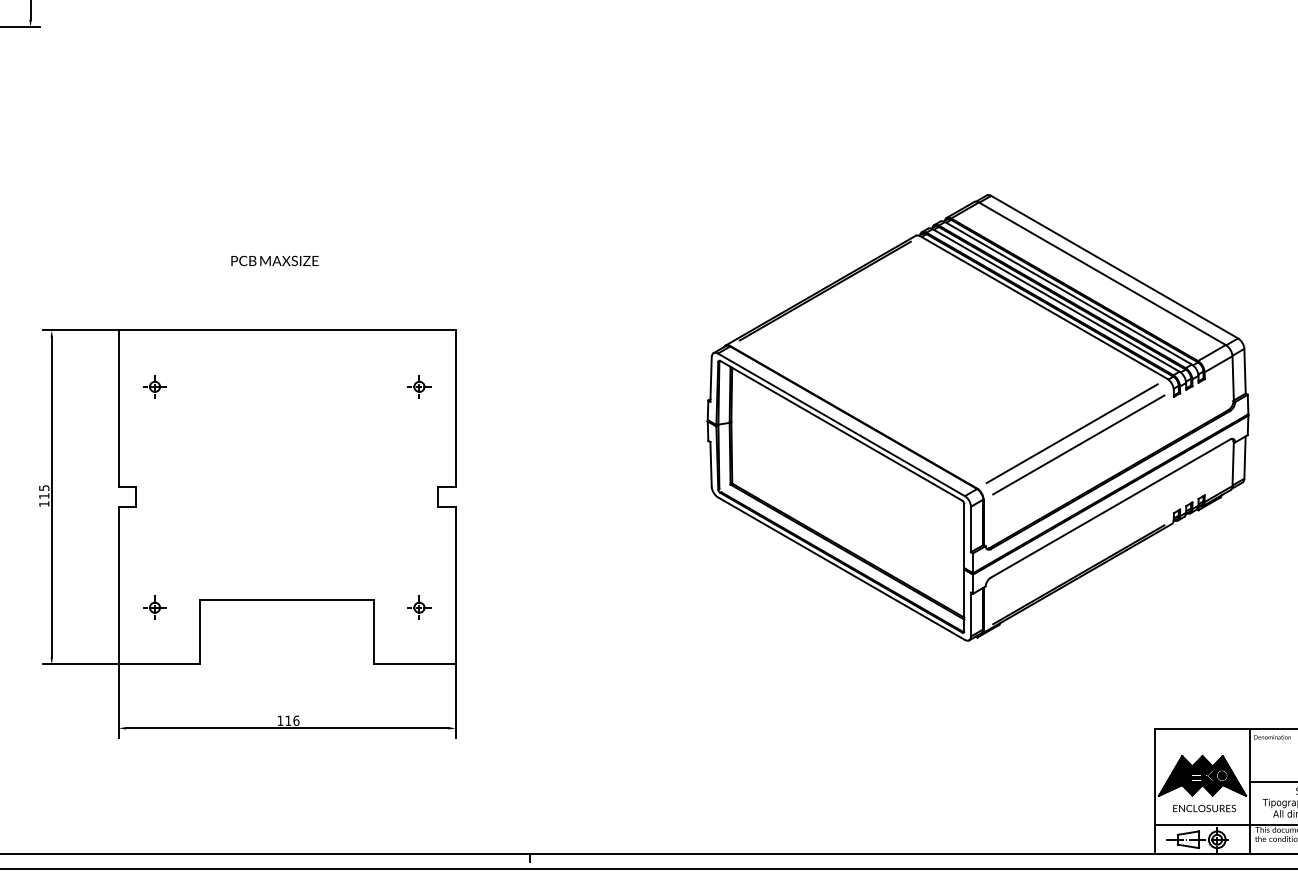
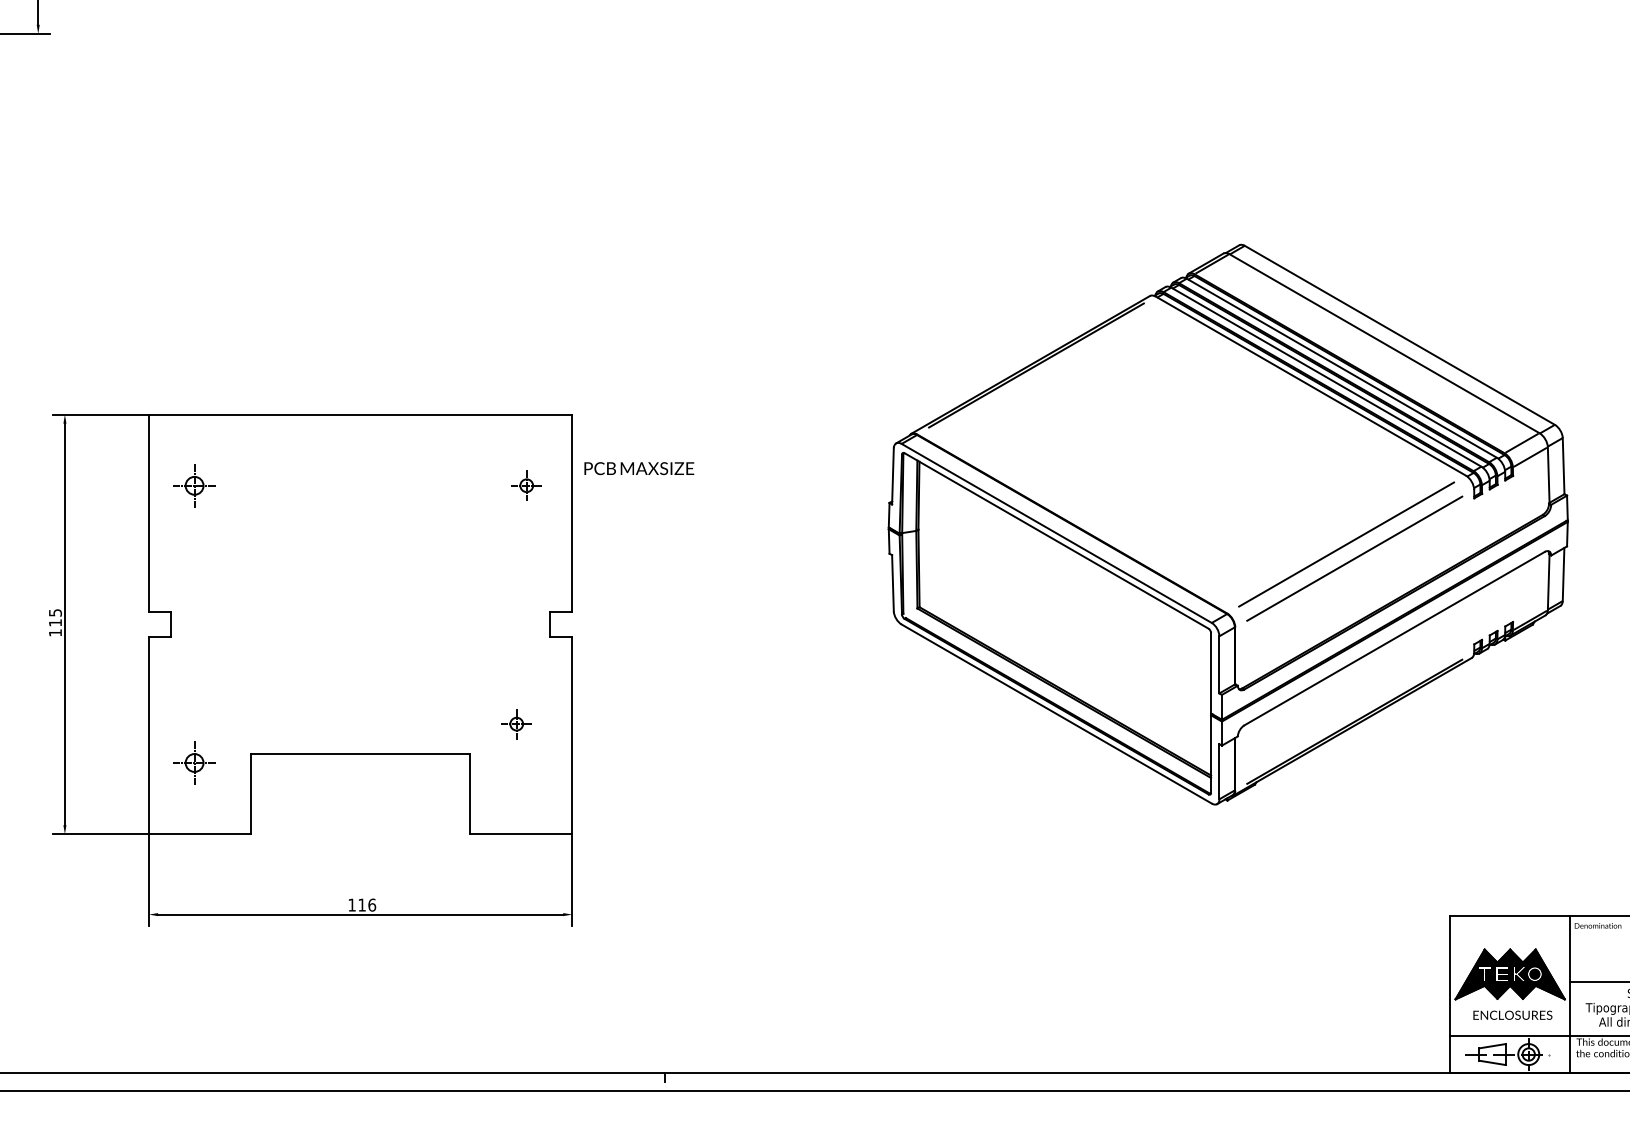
text: (275, 260) -> (639, 468), moved
part: (154, 386) -> (194, 485), size x1.4
part: (154, 608) -> (194, 763), size x1.4
part: (419, 608) -> (516, 724), moved

